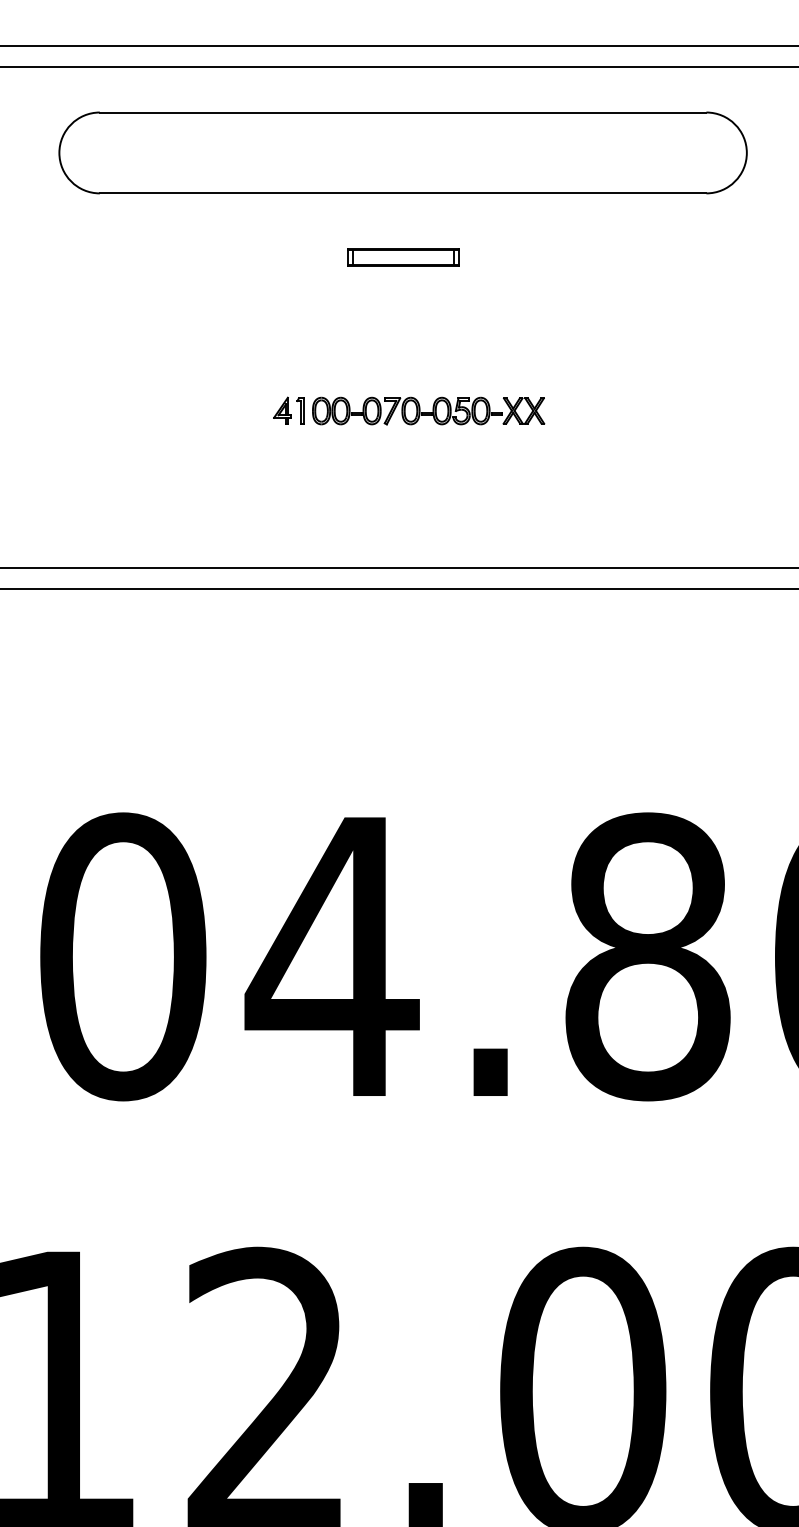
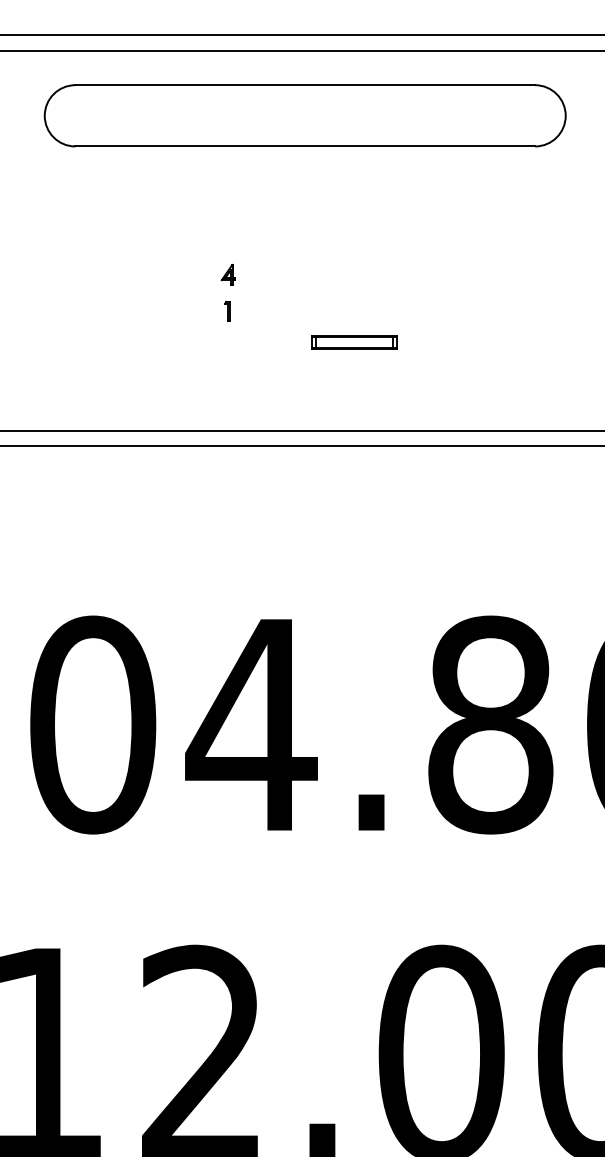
part: (403, 257) -> (354, 342), moved
part: (282, 410) -> (228, 274), moved
part: (428, 410) -> (324, 310), removed

